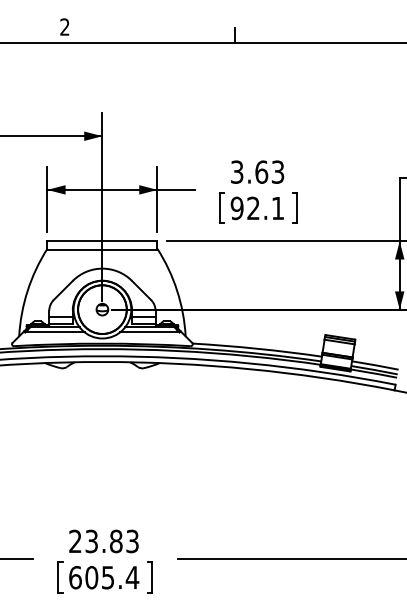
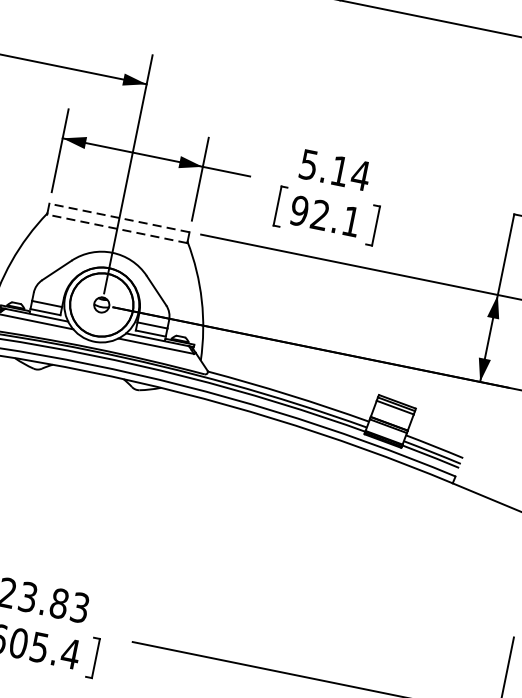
text: (257, 171) -> (334, 169), 3.63 -> 5.14
line: (101, 241) -> (118, 218), solid -> dashed
line: (101, 249) -> (116, 228), solid -> dashed

